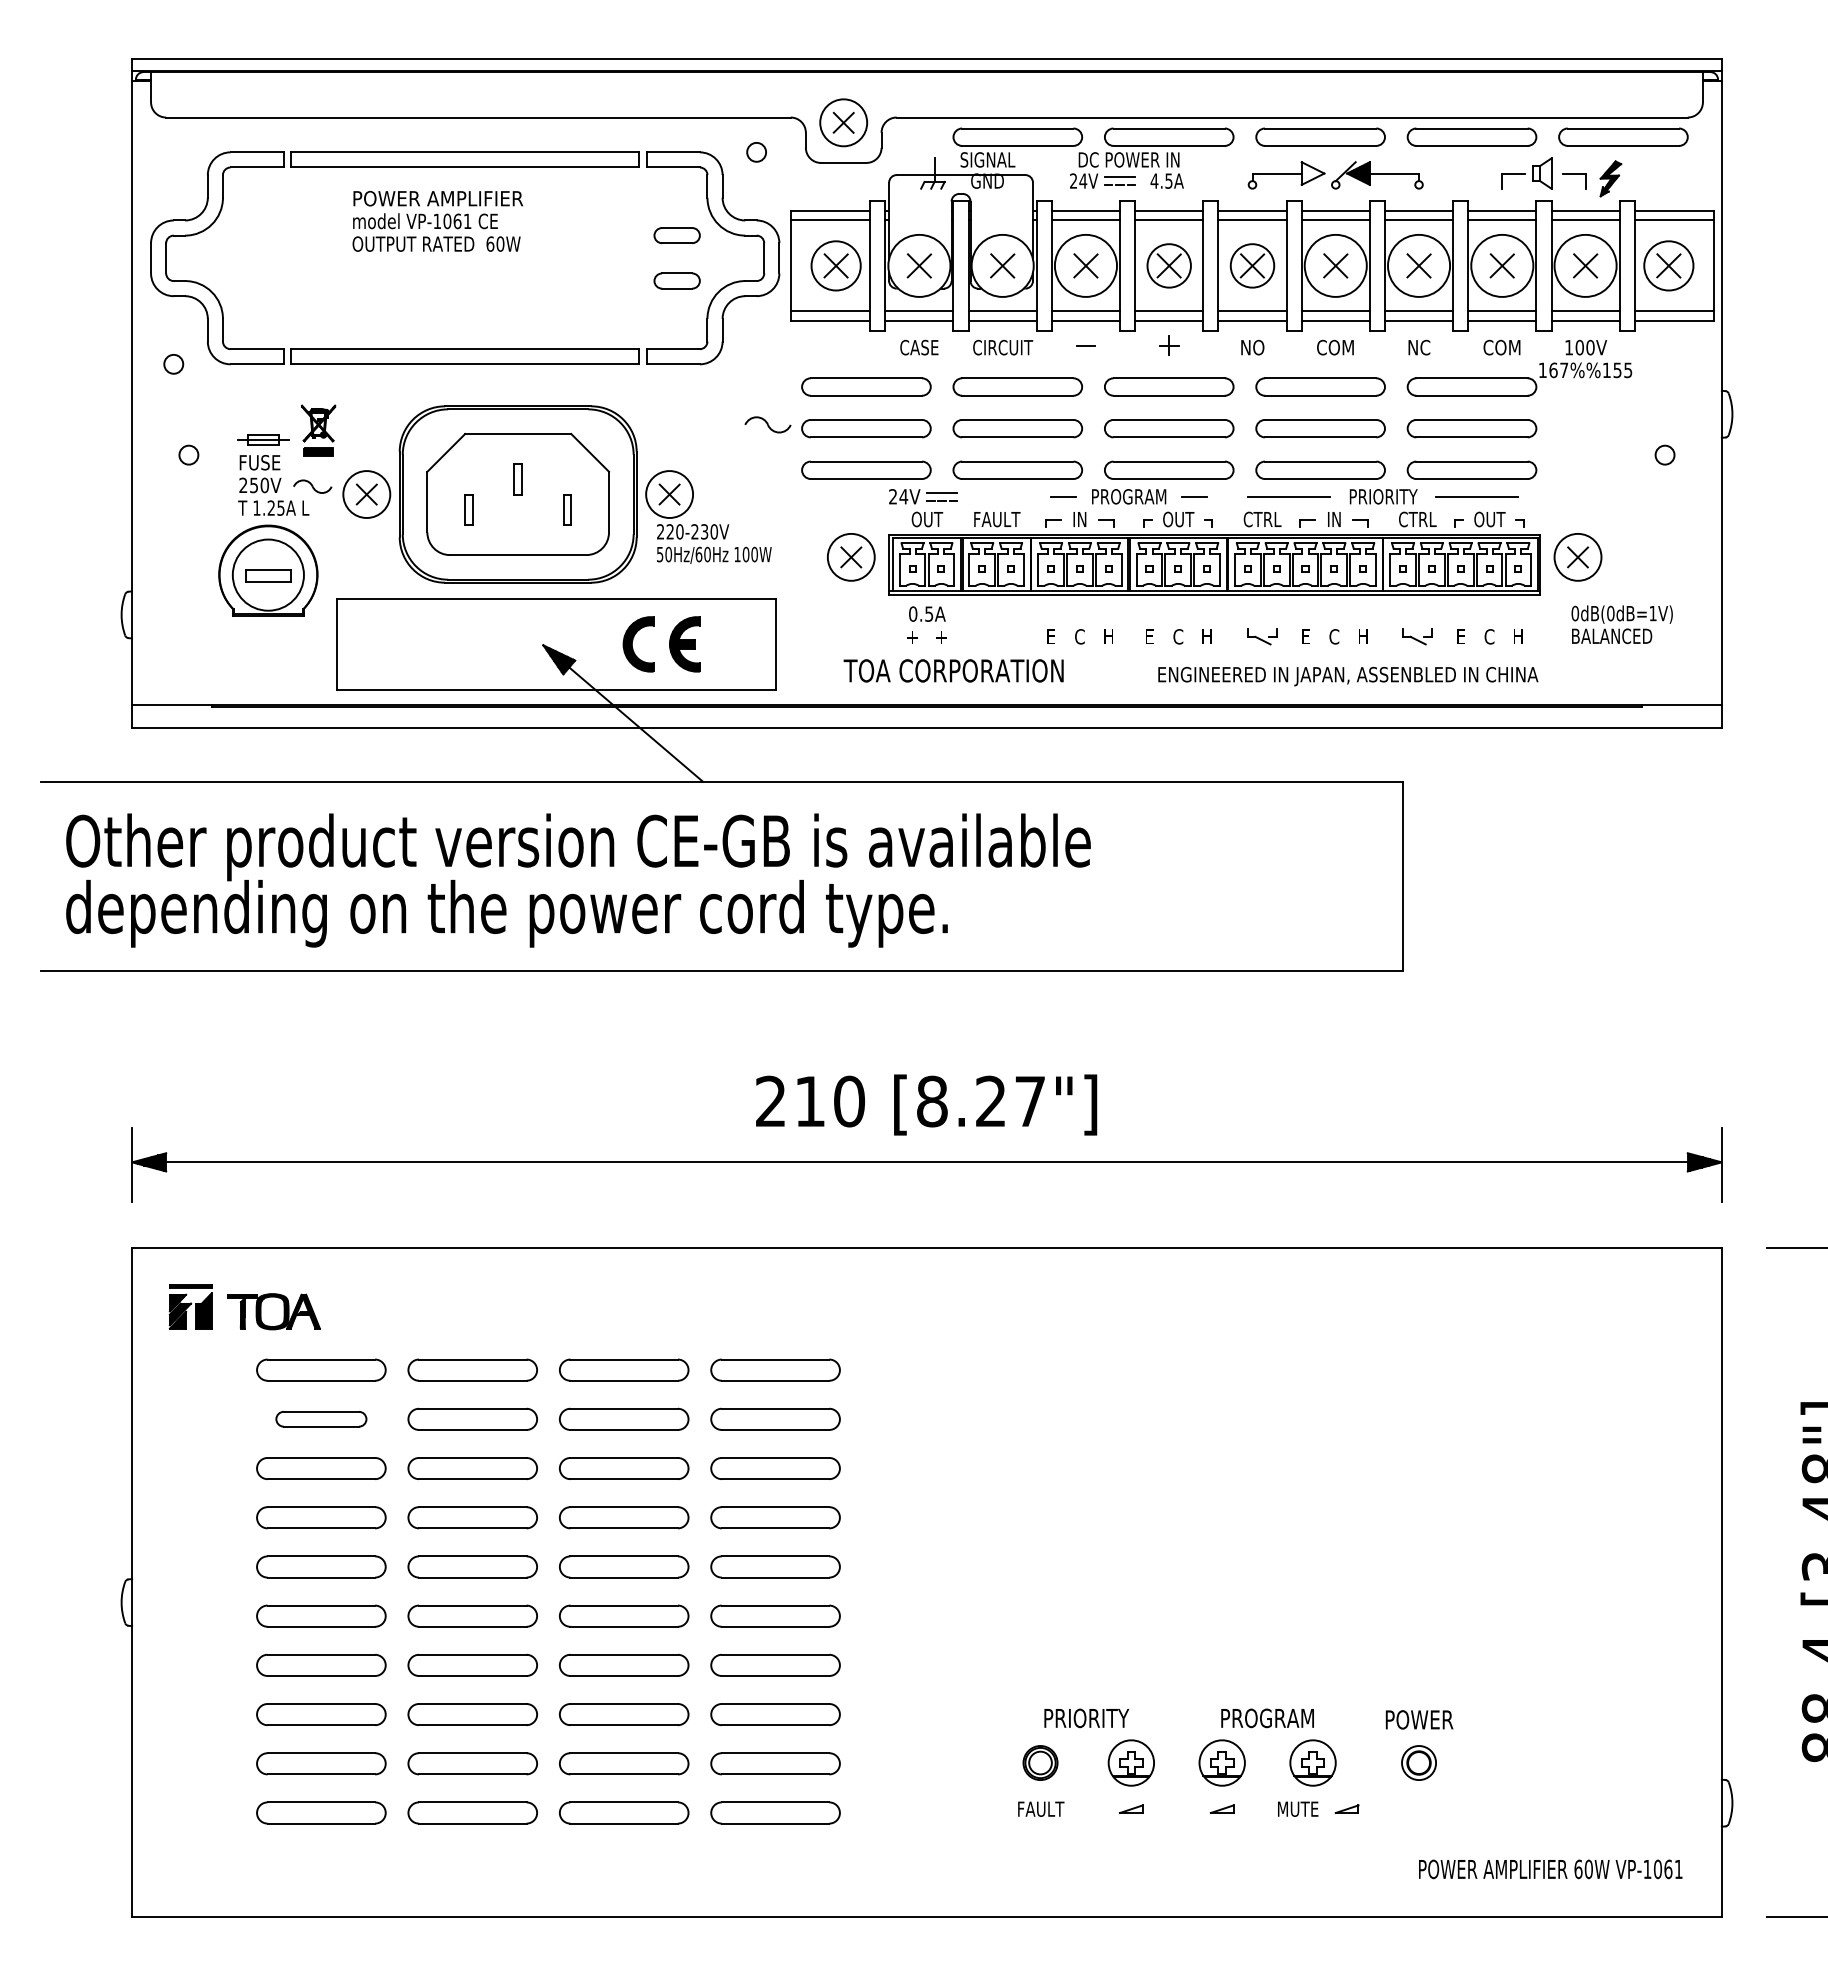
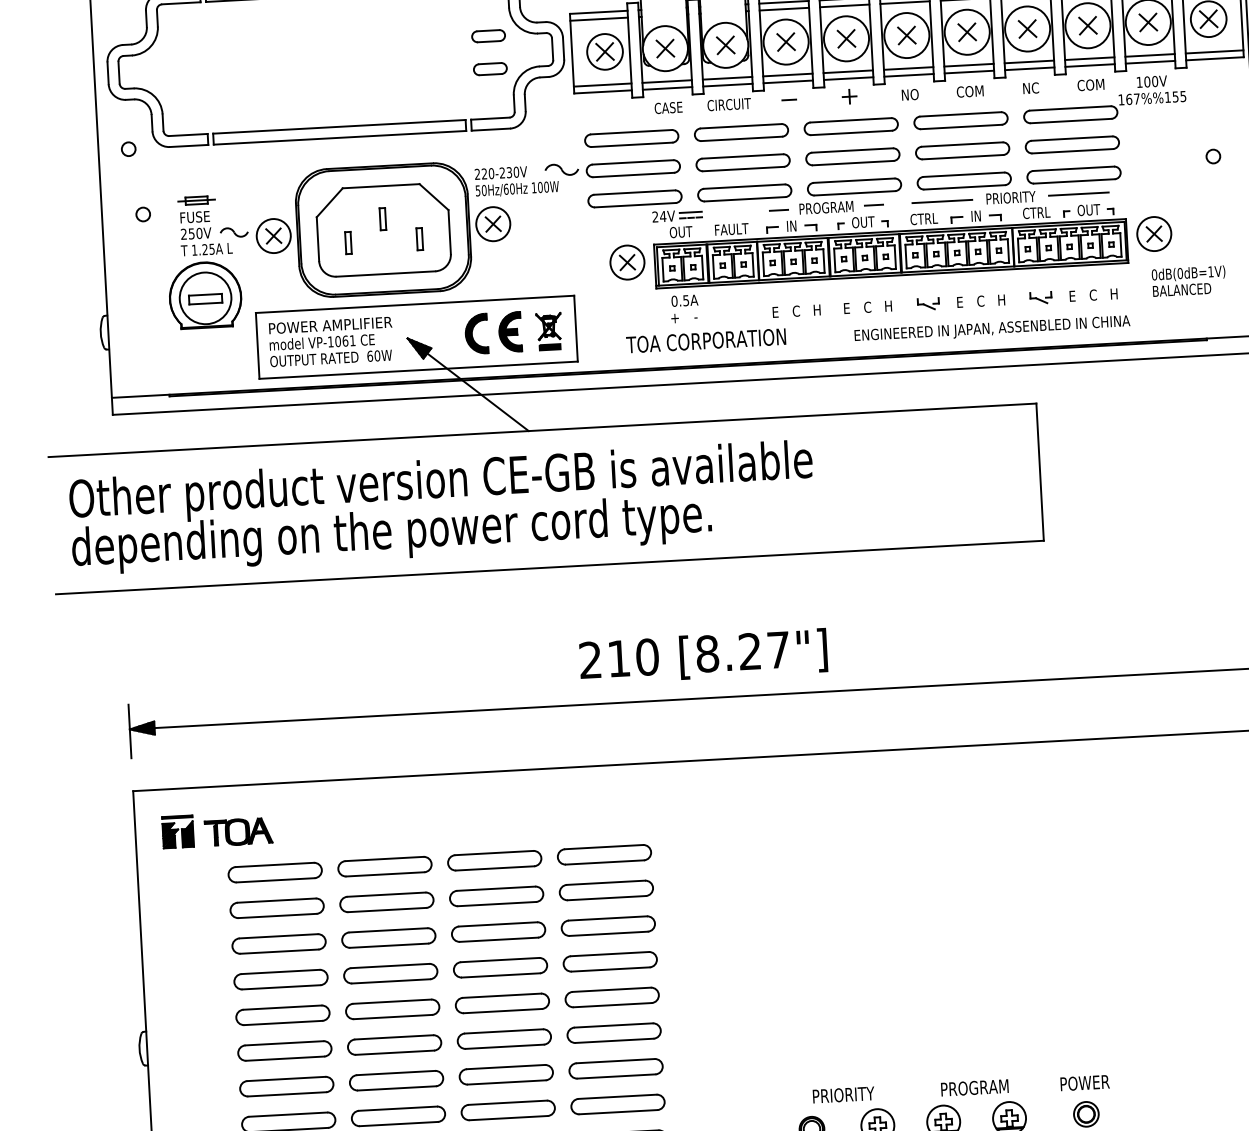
text: (437, 221) -> (330, 342), moved
circle: (1169, 265) -> (846, 38), size x1.43
circle: (1252, 265) -> (906, 35), size x1.43
part: (318, 430) -> (549, 331), moved
text: (714, 543) -> (517, 180), moved
text: (941, 637) -> (696, 317), + -> -
part: (321, 1418) -> (277, 907), size x1.43

